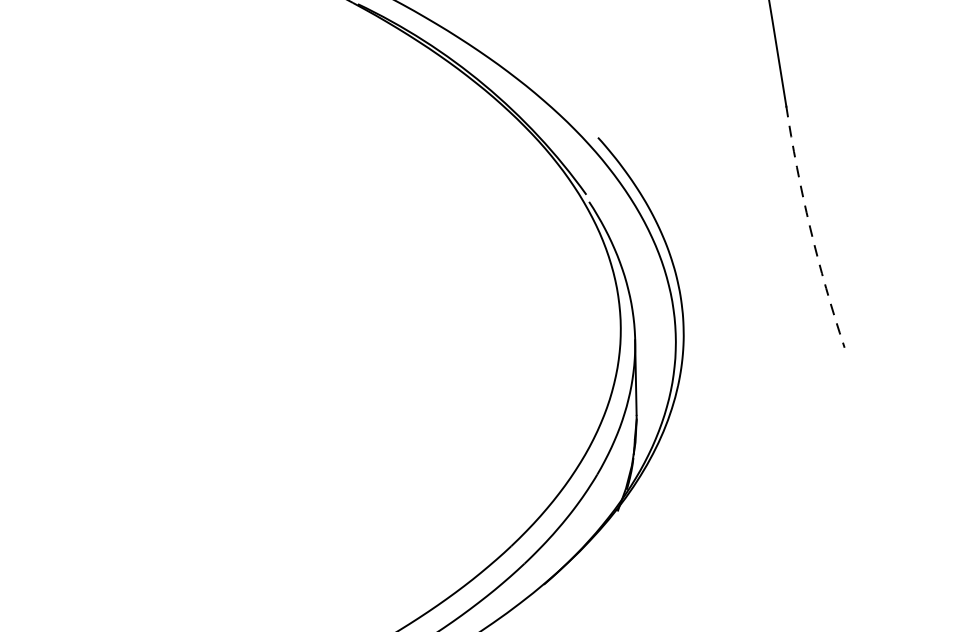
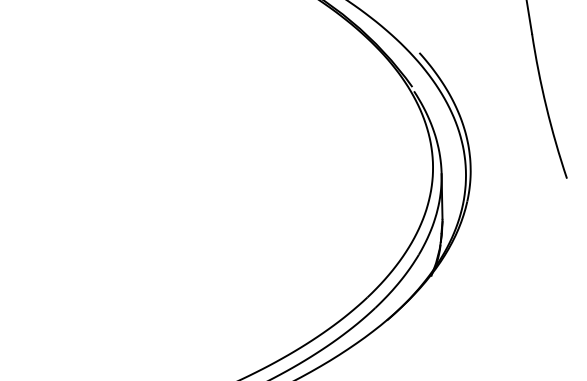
arc: (810, 227) -> (546, 106), dashed -> solid

